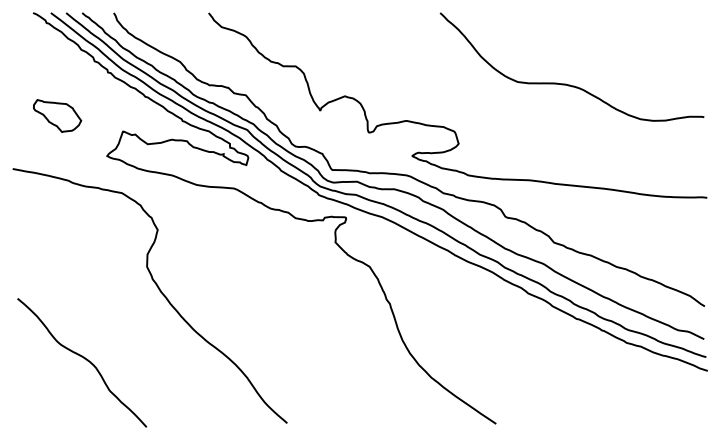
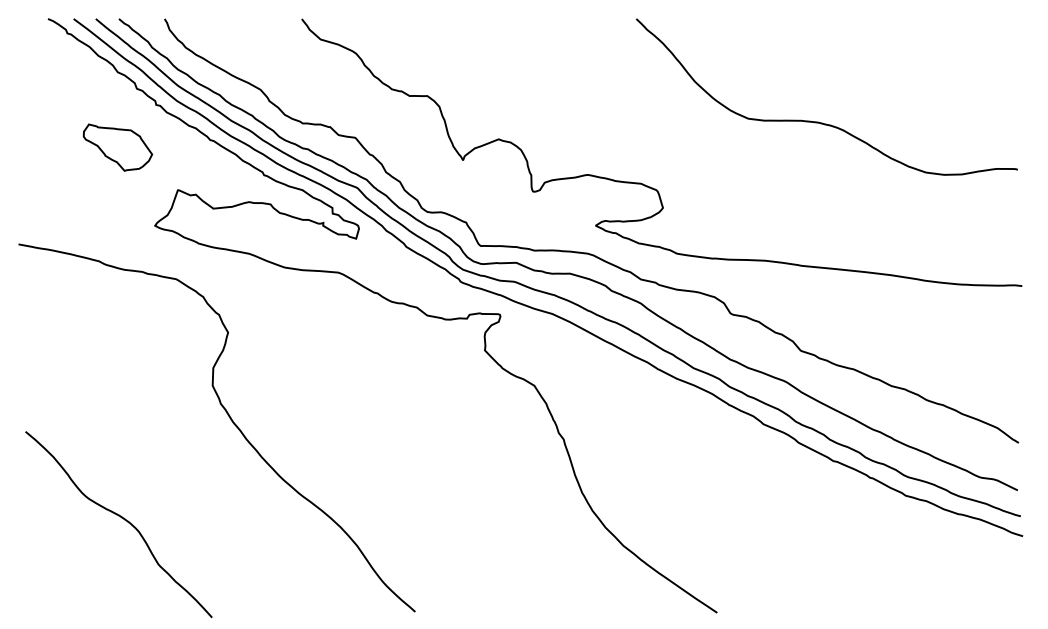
part: (57, 115) -> (117, 146), moved

